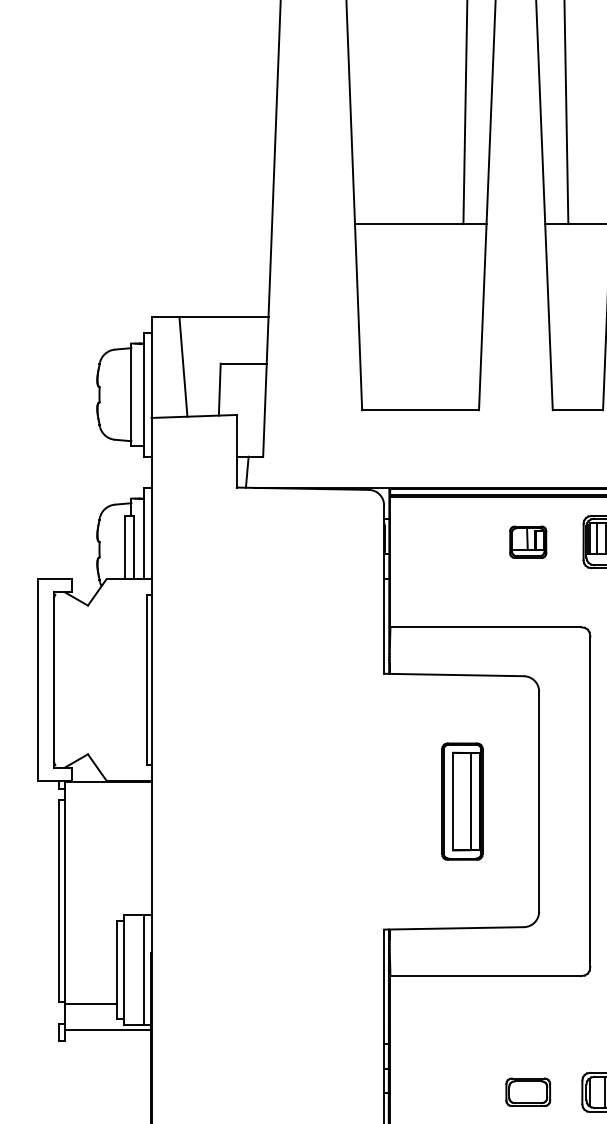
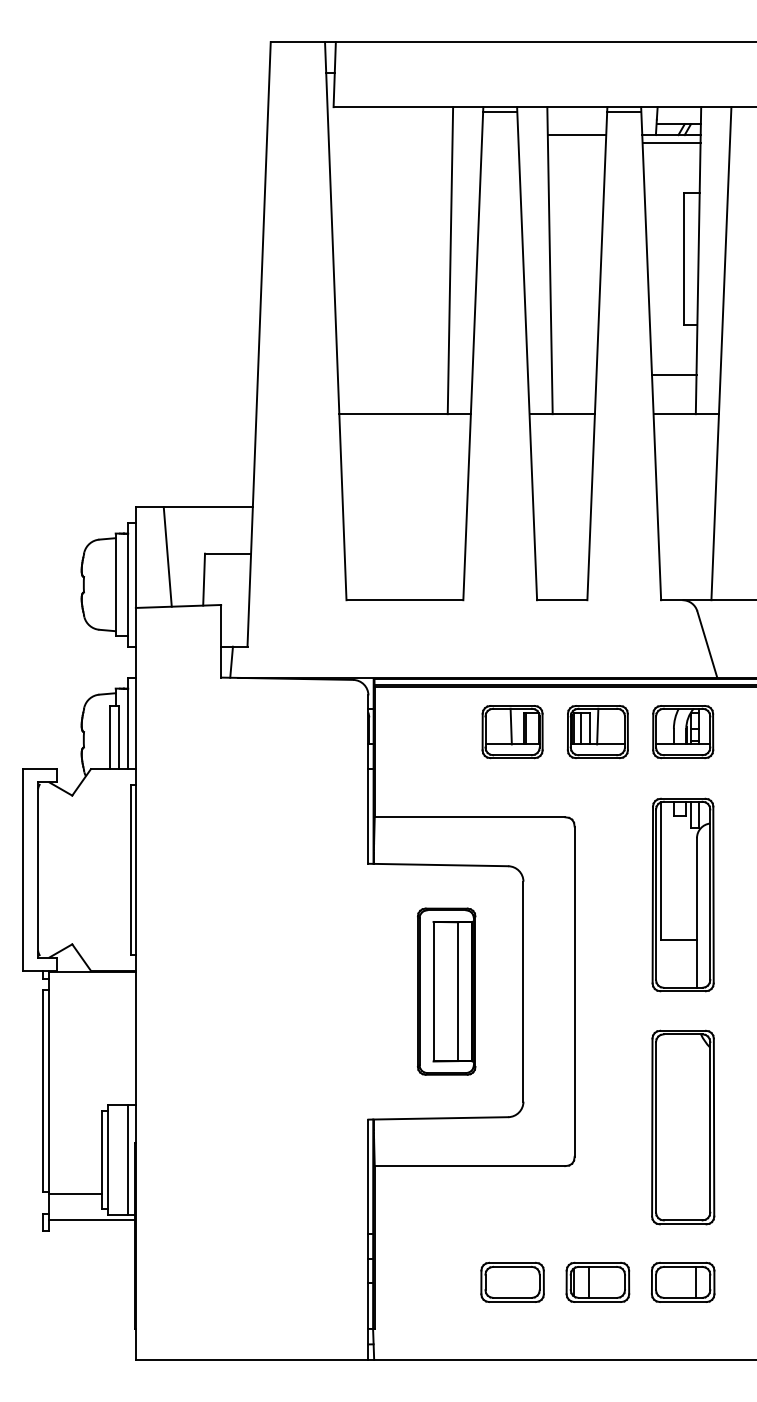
part: (528, 542) -> (512, 732), size x1.67
part: (462, 801) -> (446, 991), size x1.43
part: (528, 1091) -> (512, 1281), size x1.43

